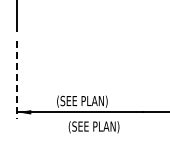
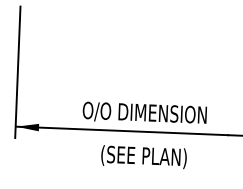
line: (17, 80) -> (17, 72), dashed -> solid
text: (93, 101) -> (144, 113), (SEE PLAN) -> O/O DIMENSION

